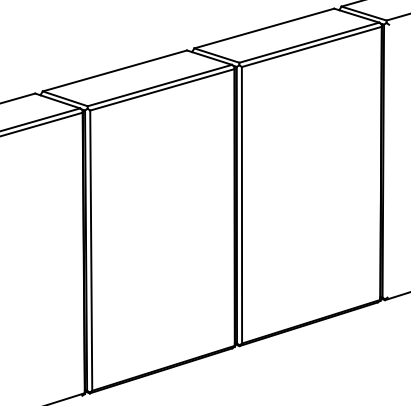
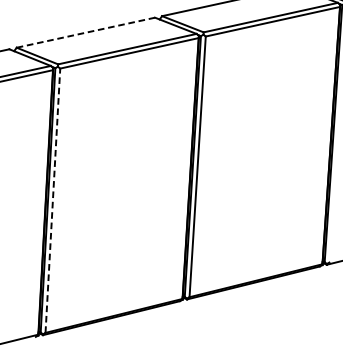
line: (114, 70) -> (85, 32), solid -> dashed
line: (91, 250) -> (53, 200), solid -> dashed

